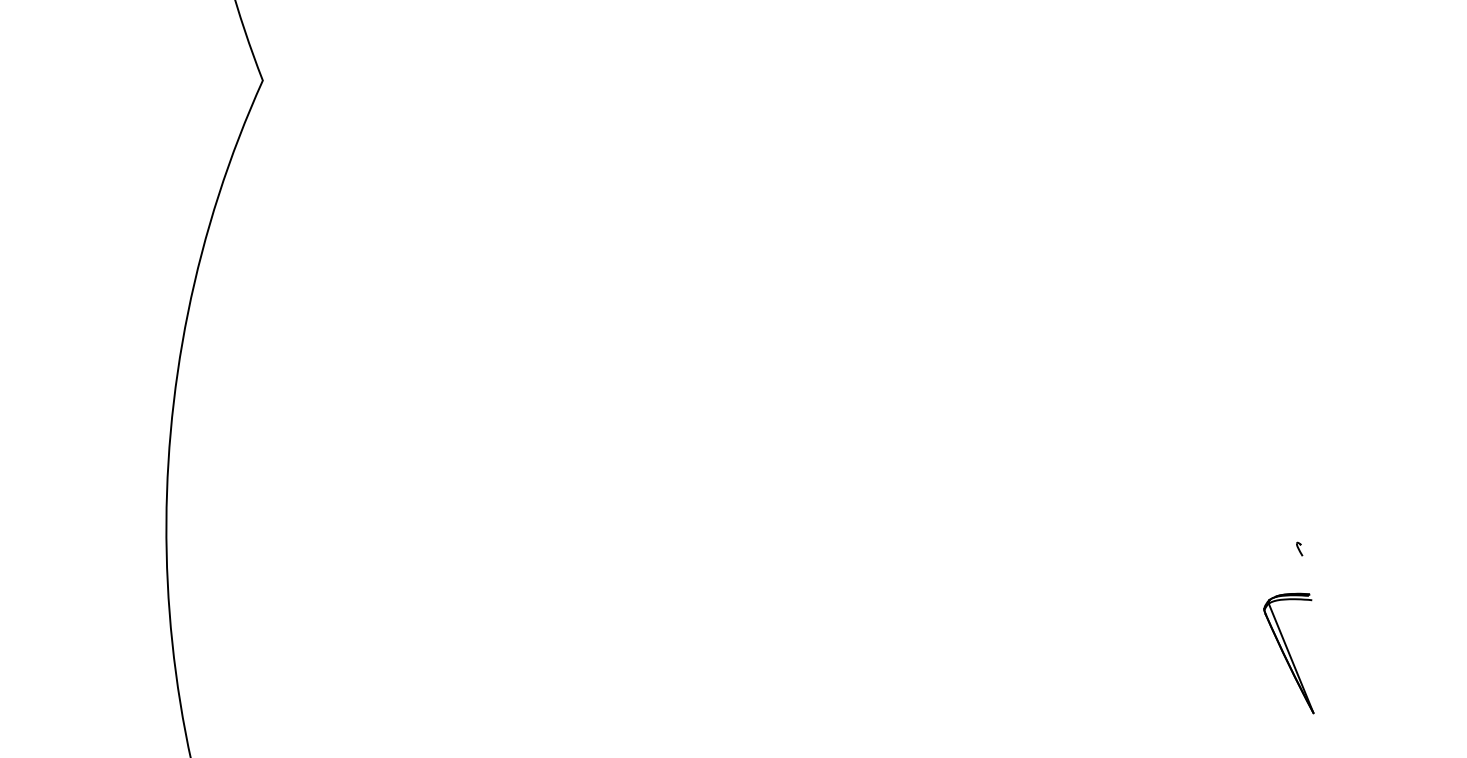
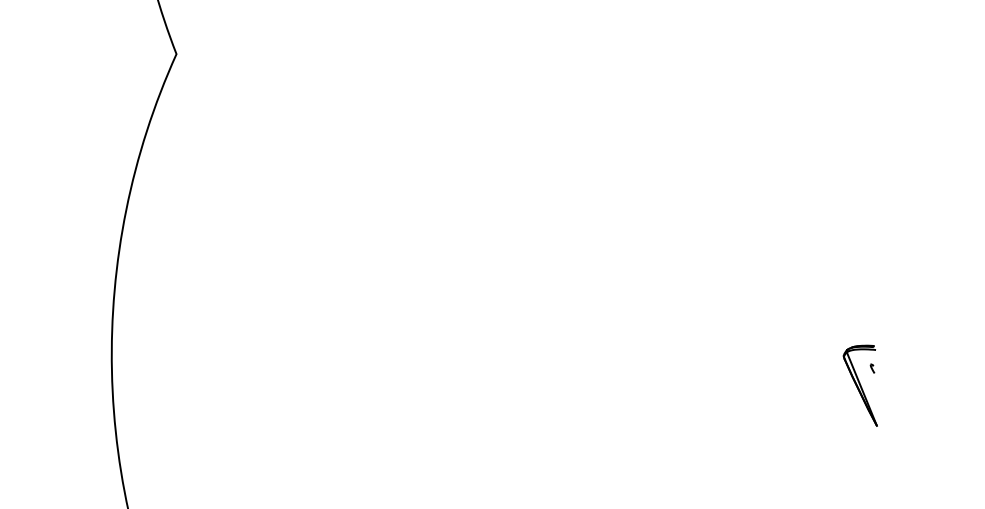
part: (1287, 653) -> (859, 385), moved

